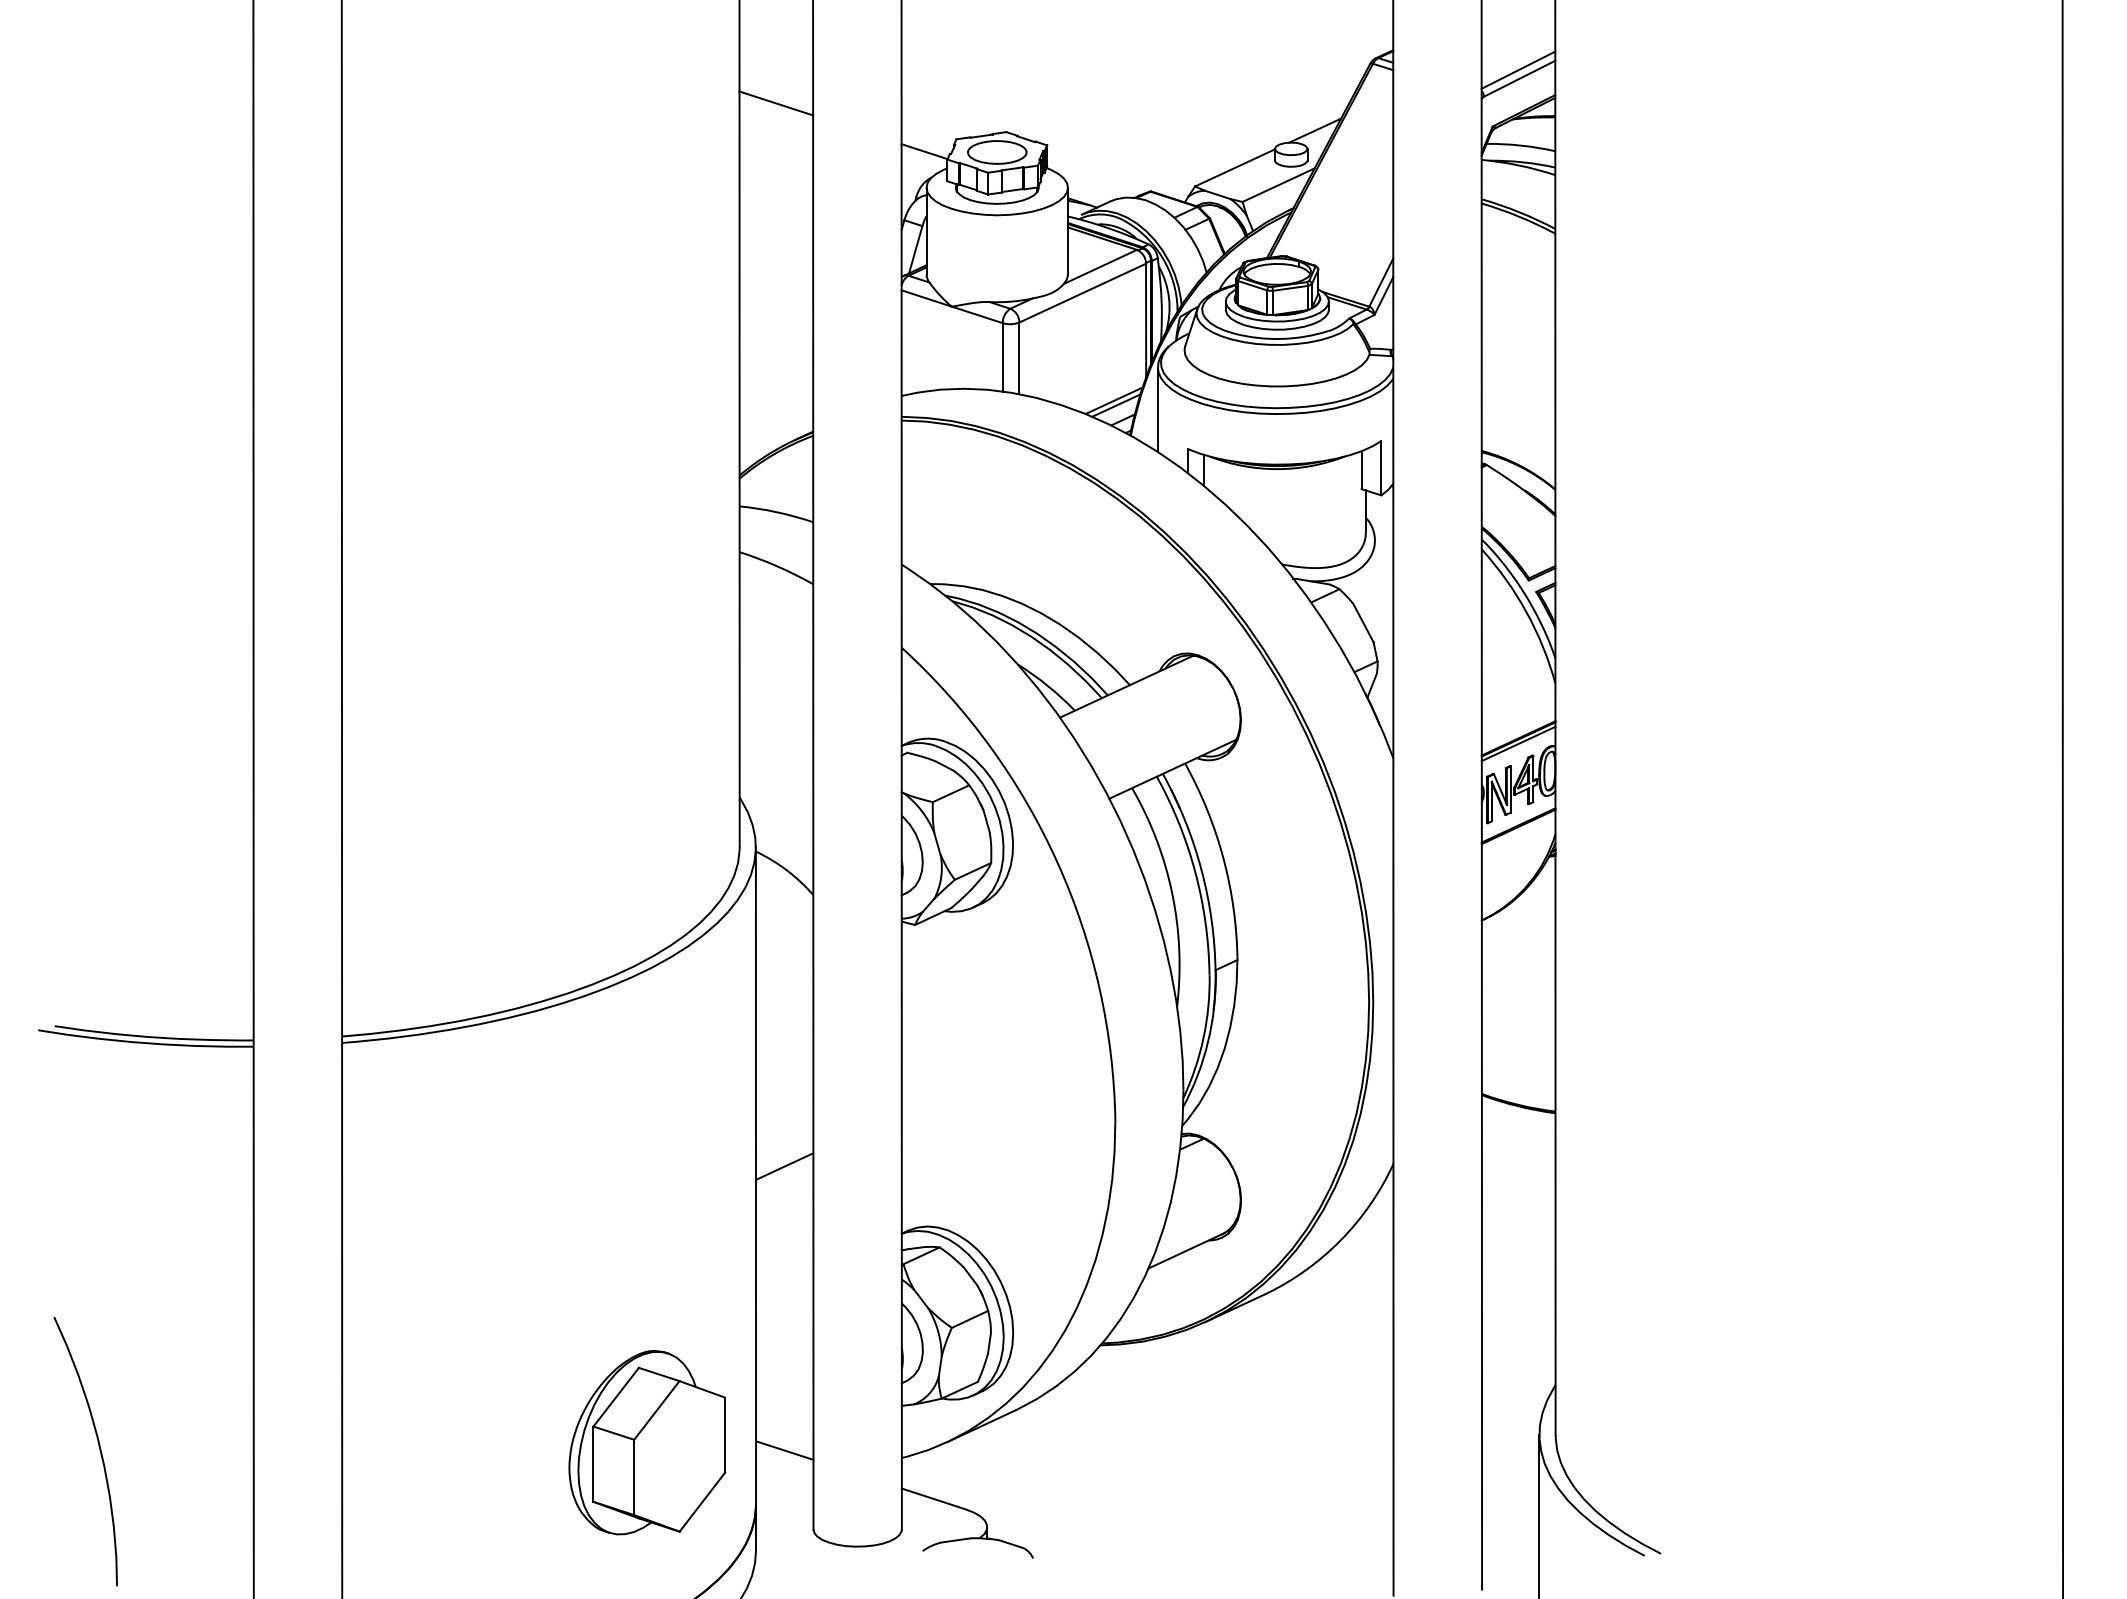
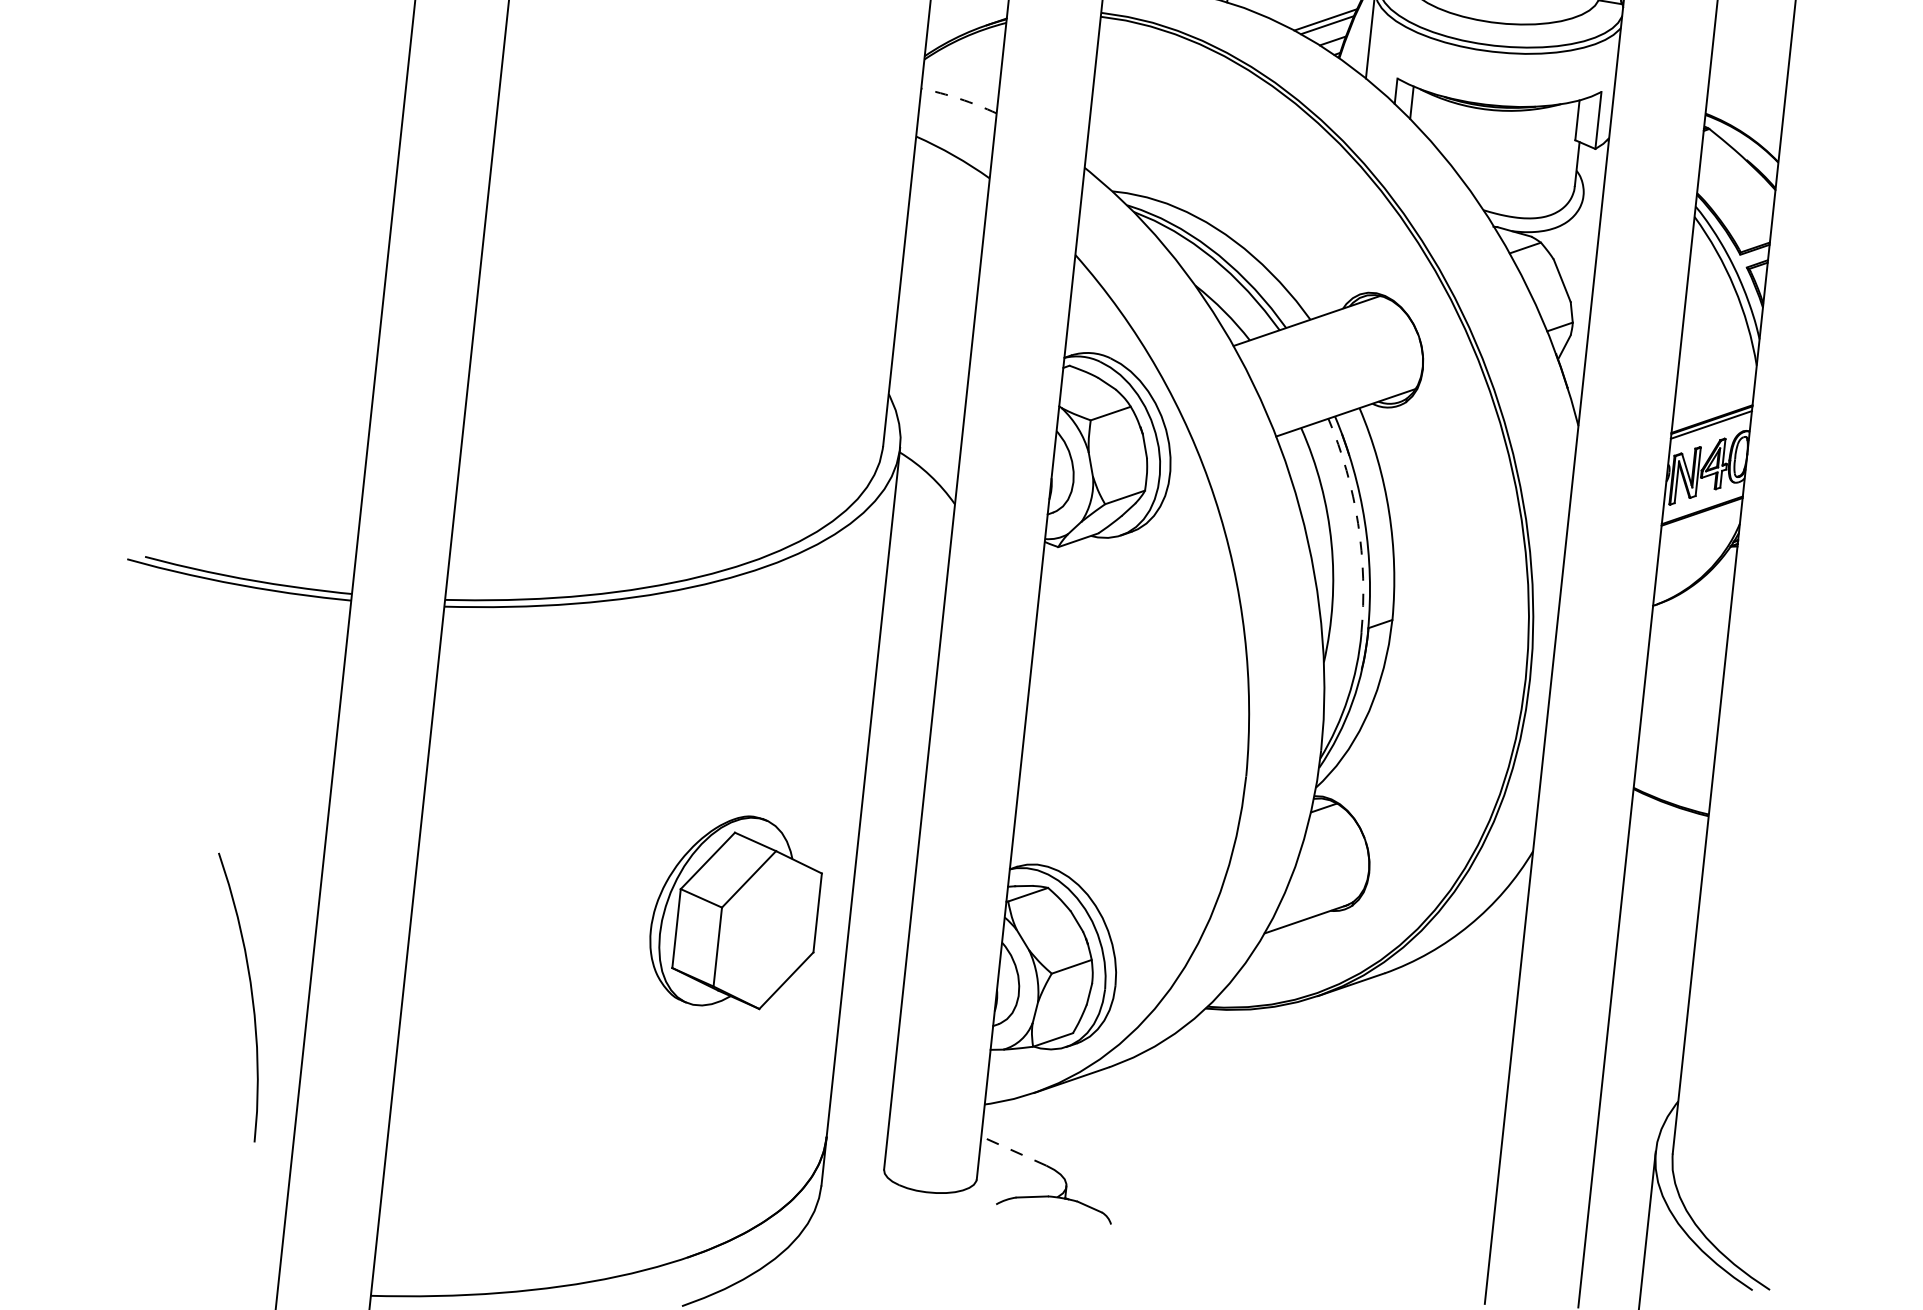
arc: (776, 512) -> (959, 99), solid -> dashed
arc: (1195, 872) -> (1358, 523), solid -> dashed
line: (784, 1166) -> (894, 785), removed
part: (646, 1442) -> (734, 911), moved
curve: (98, 1446) -> (250, 993), moved
line: (784, 1450) -> (862, 1083), removed
line: (934, 1499) -> (1014, 1151), solid -> dashed

